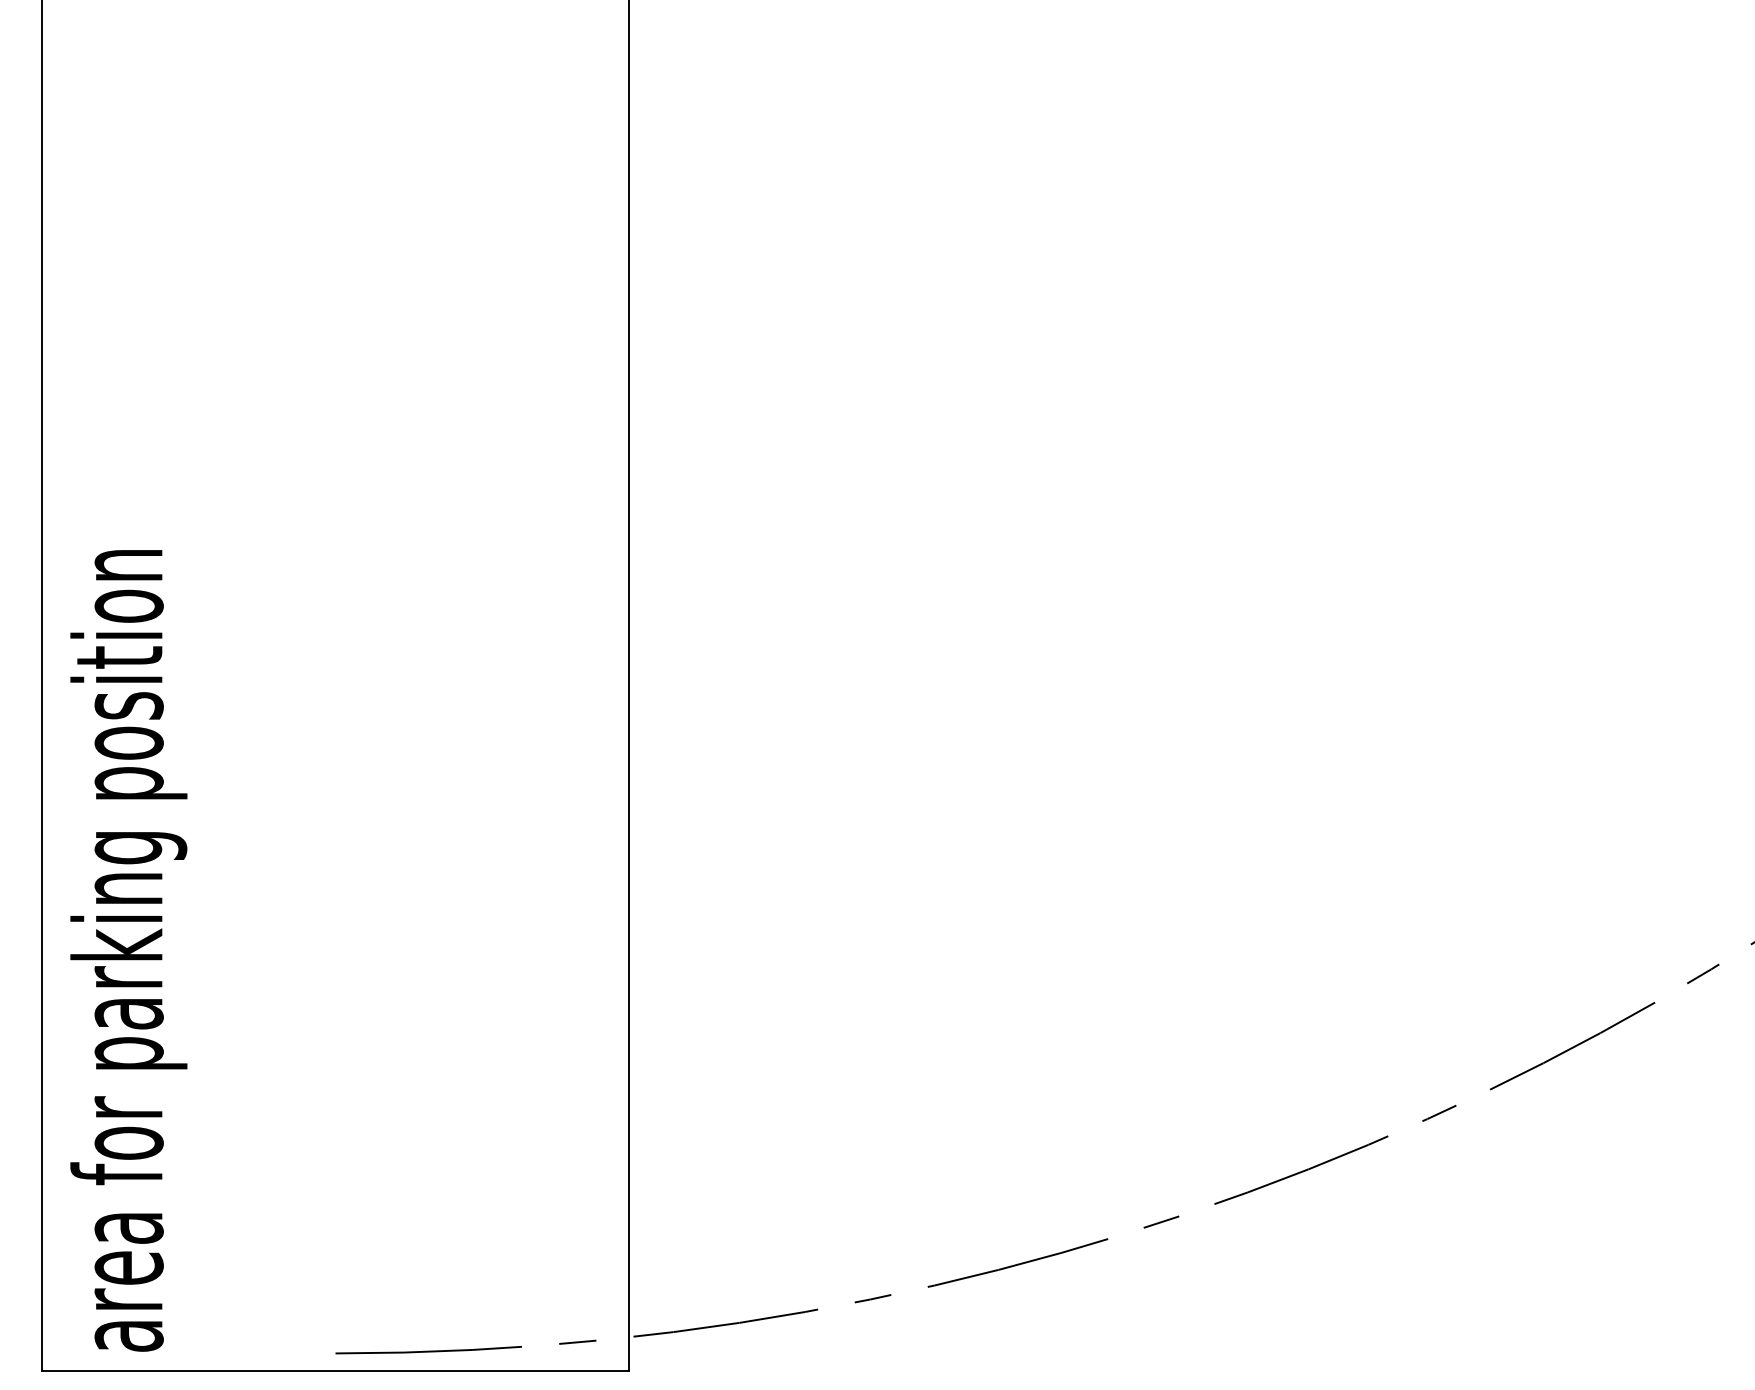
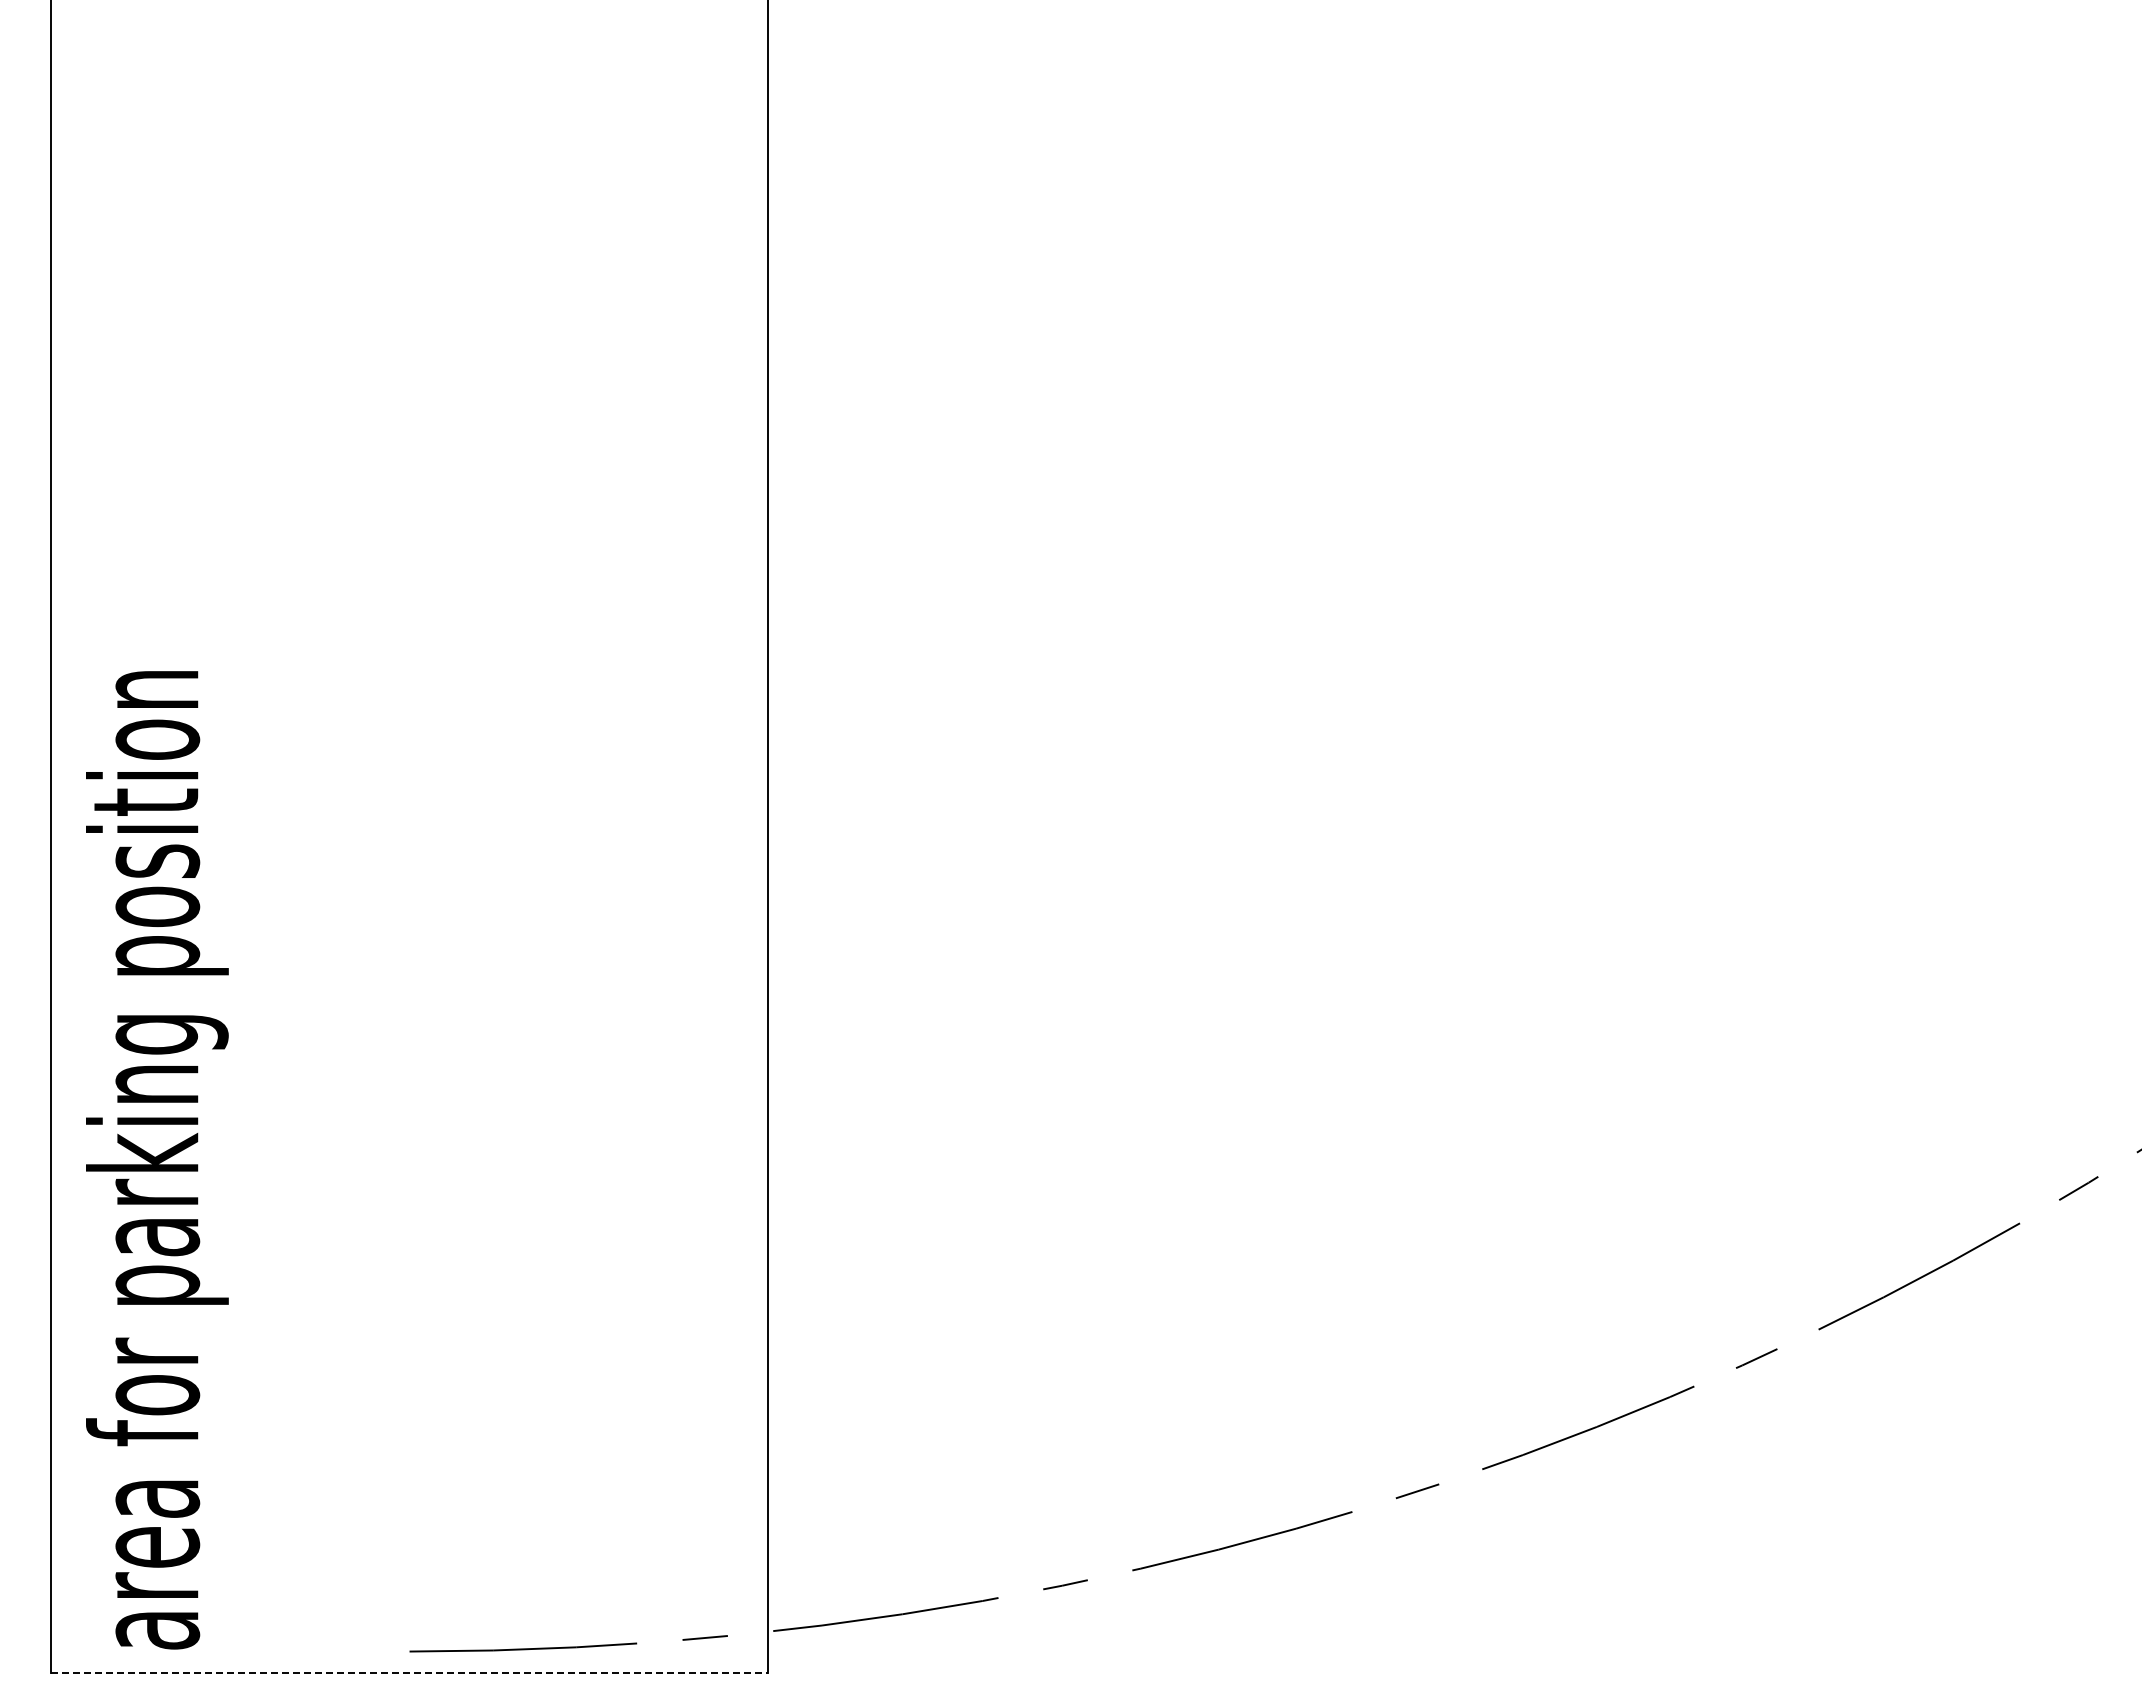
line: (335, 1371) -> (409, 1673), solid -> dashed

